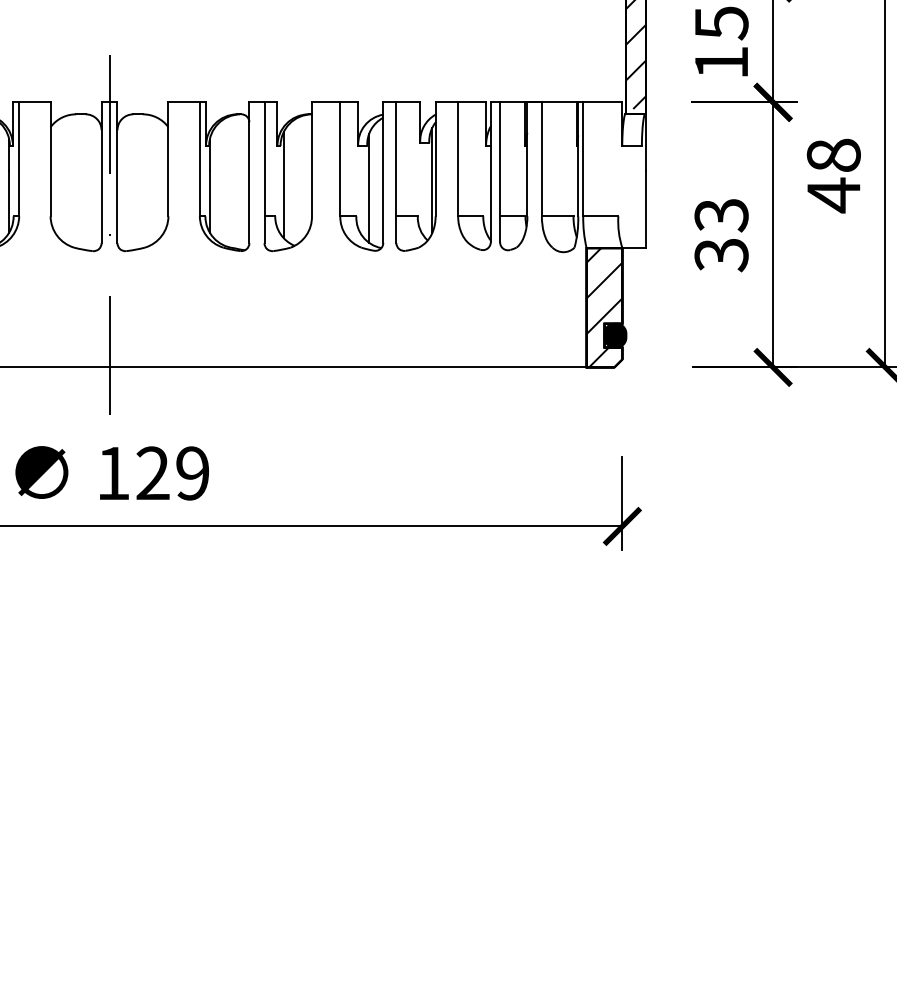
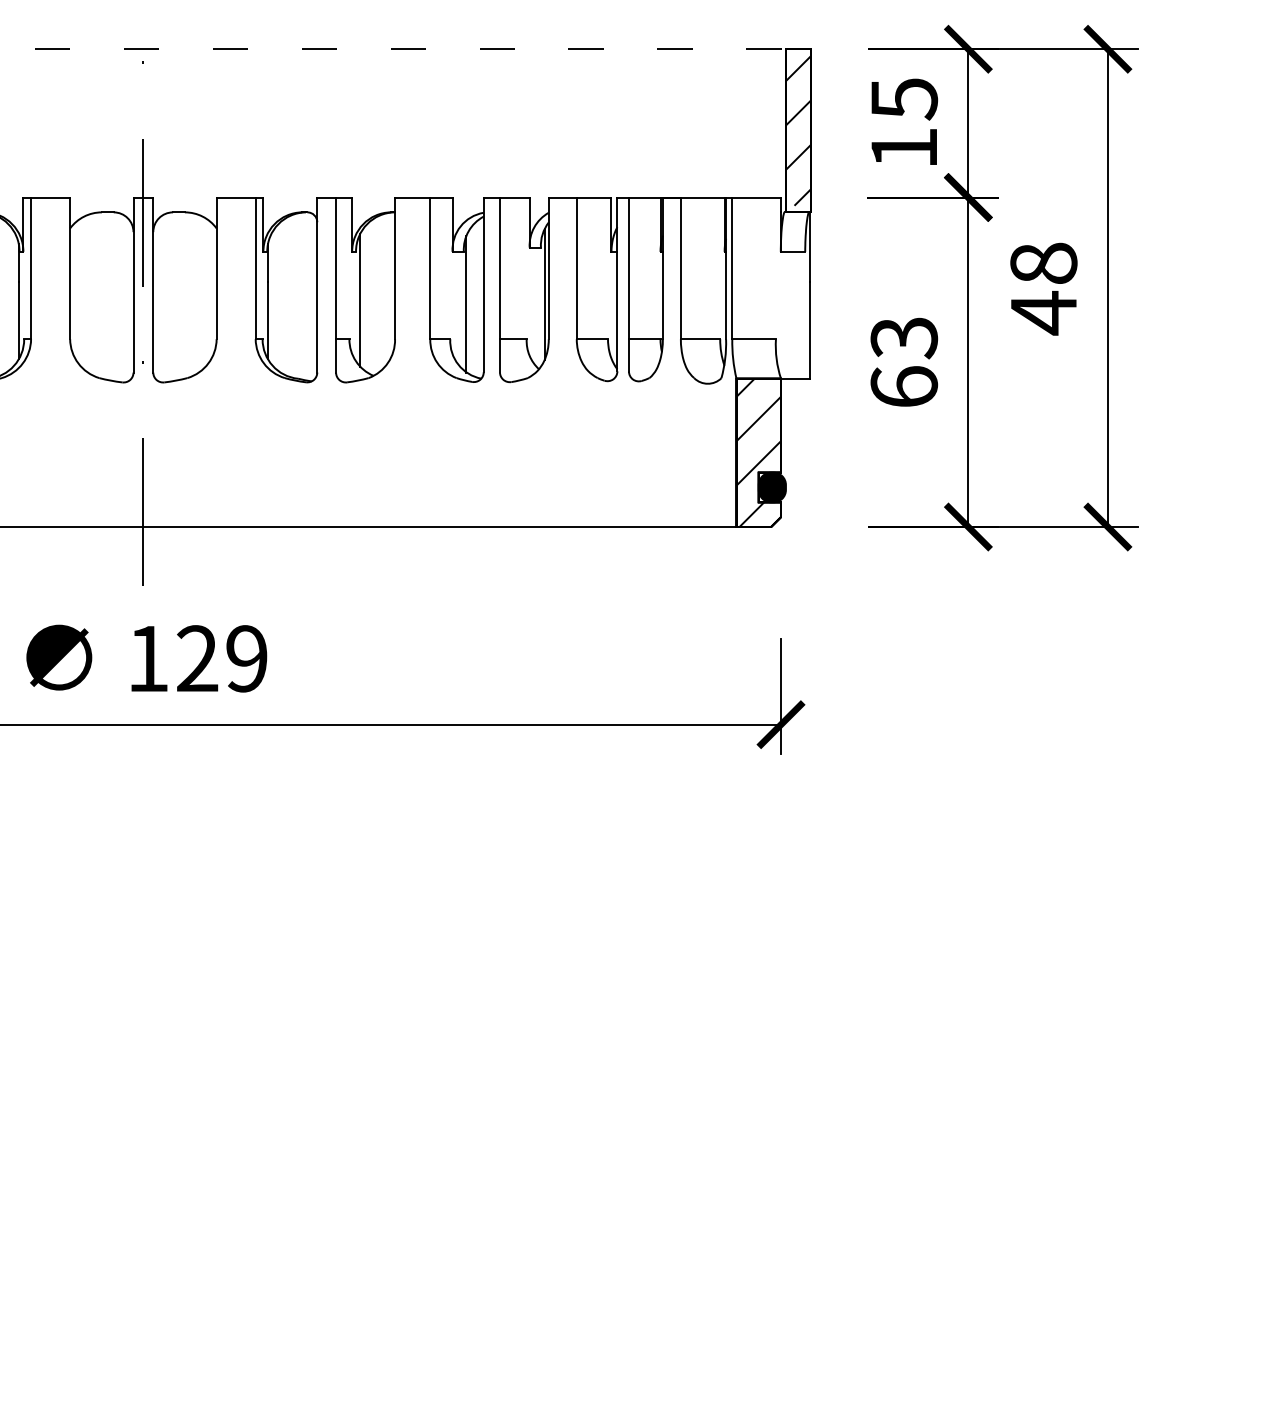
text: (721, 255) -> (904, 387), 33 -> 63

